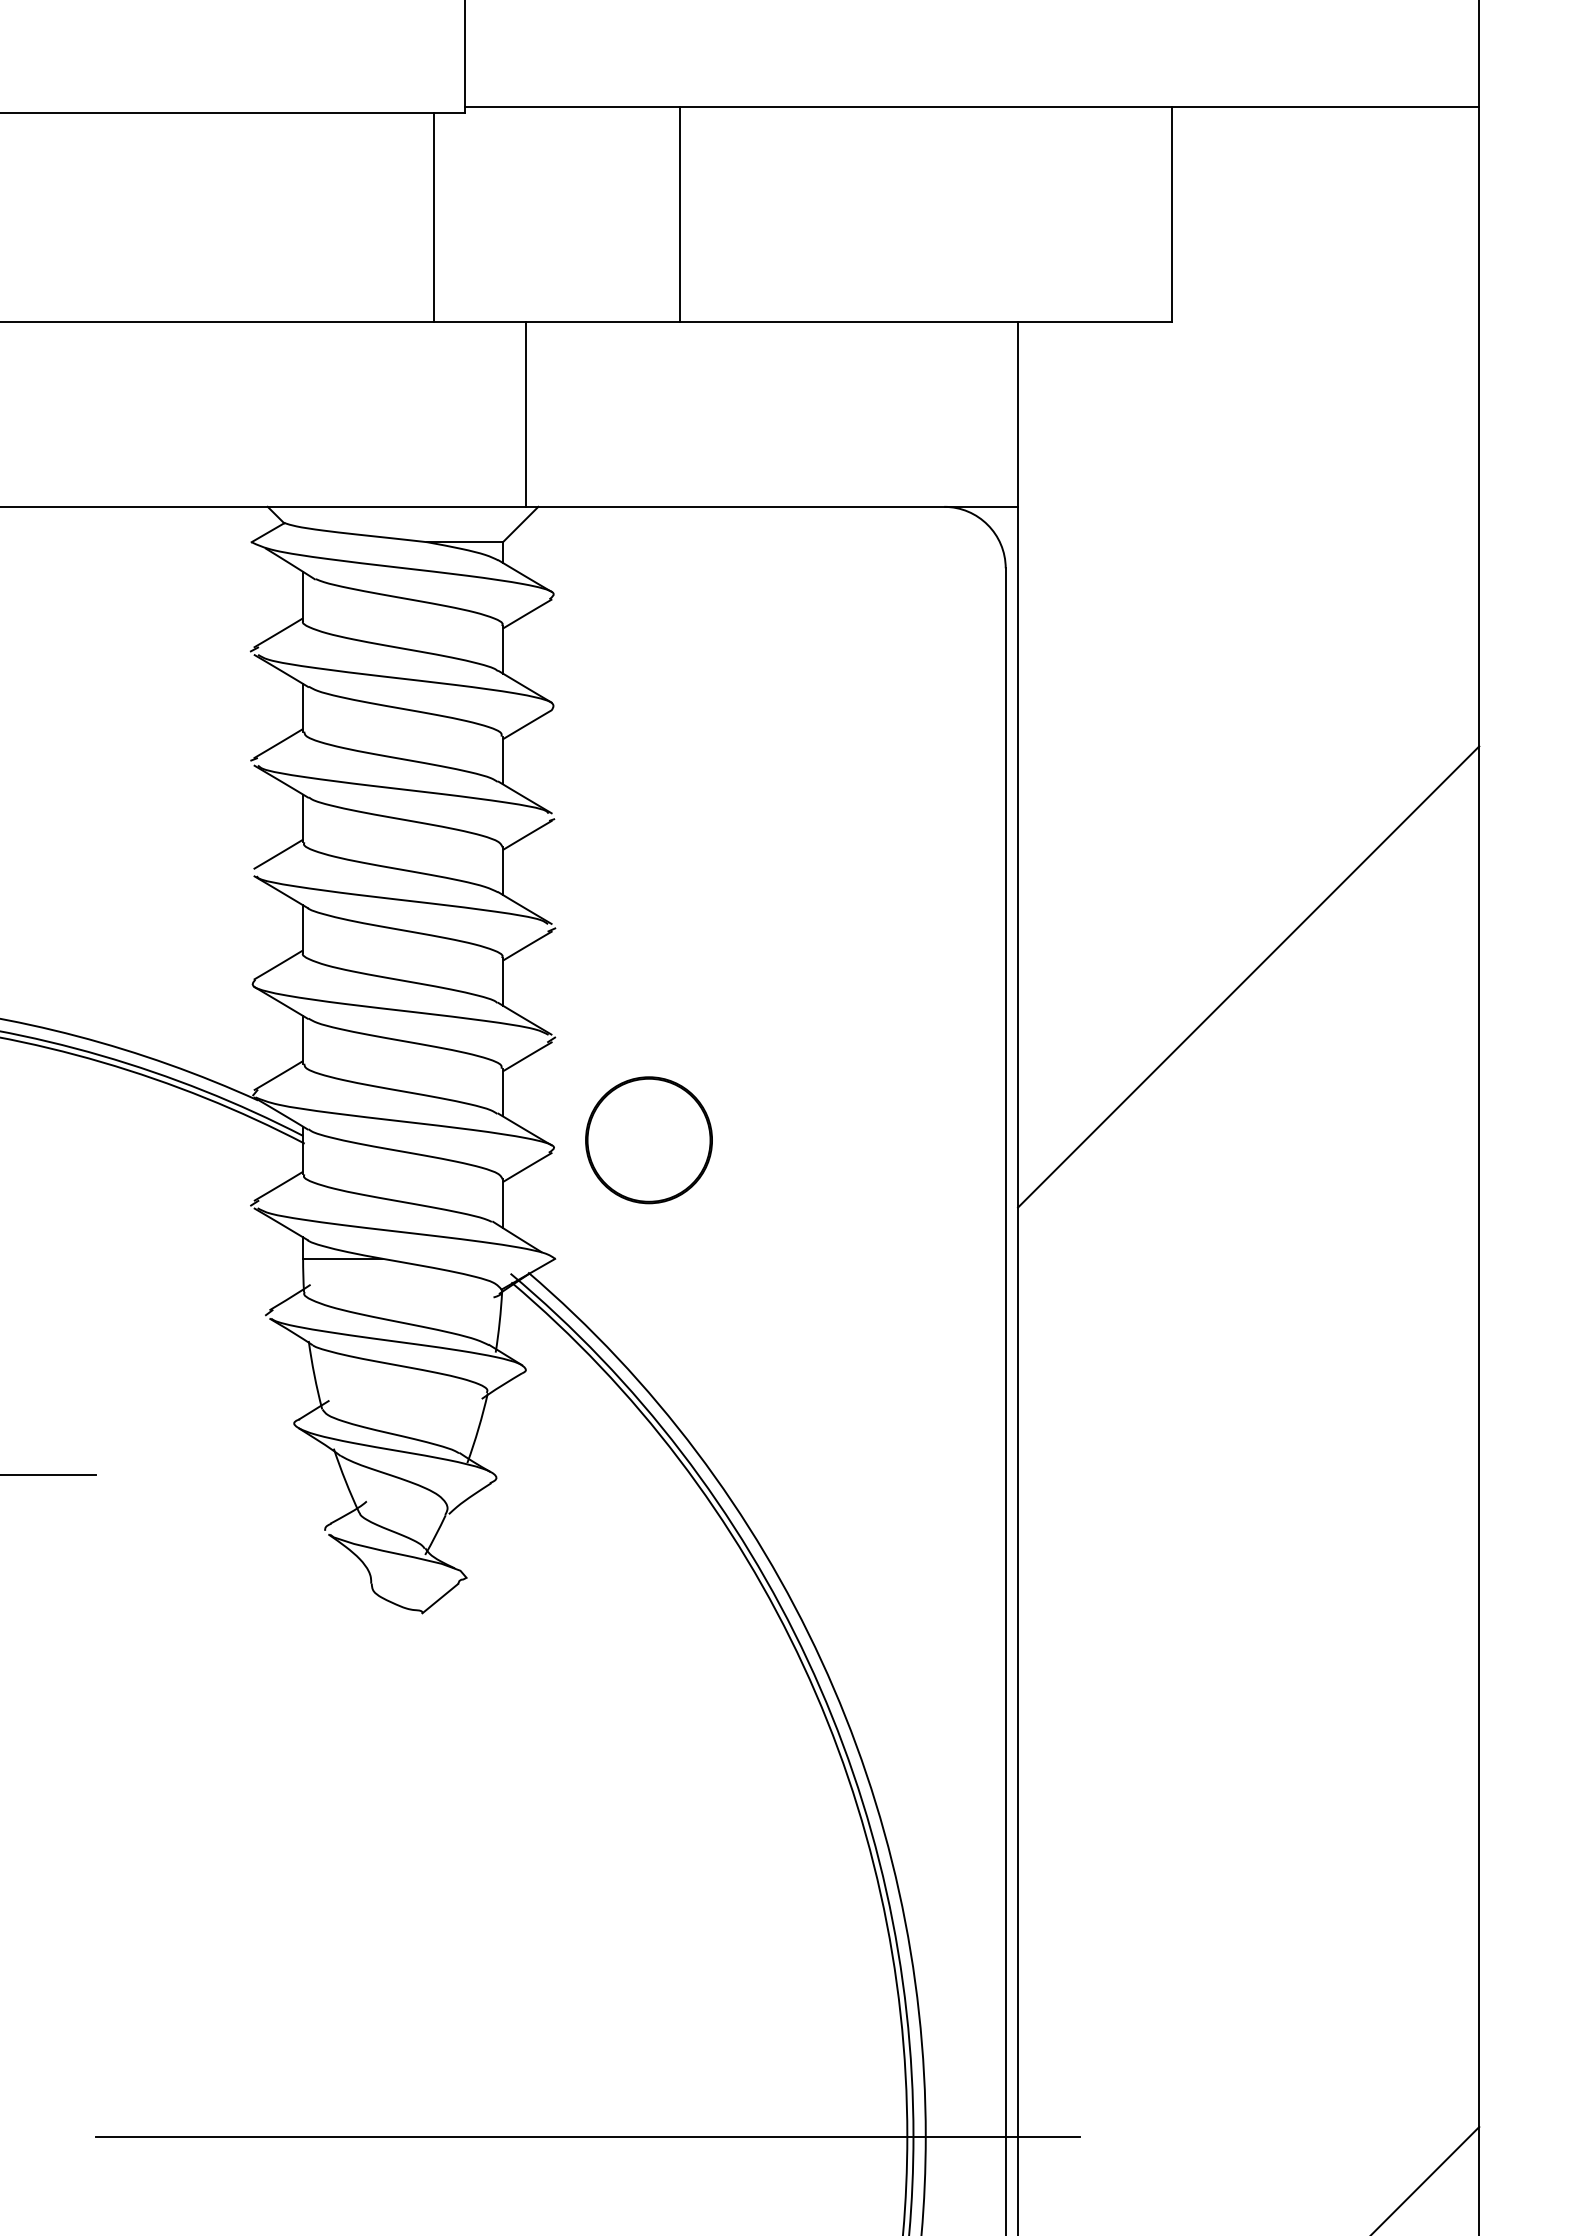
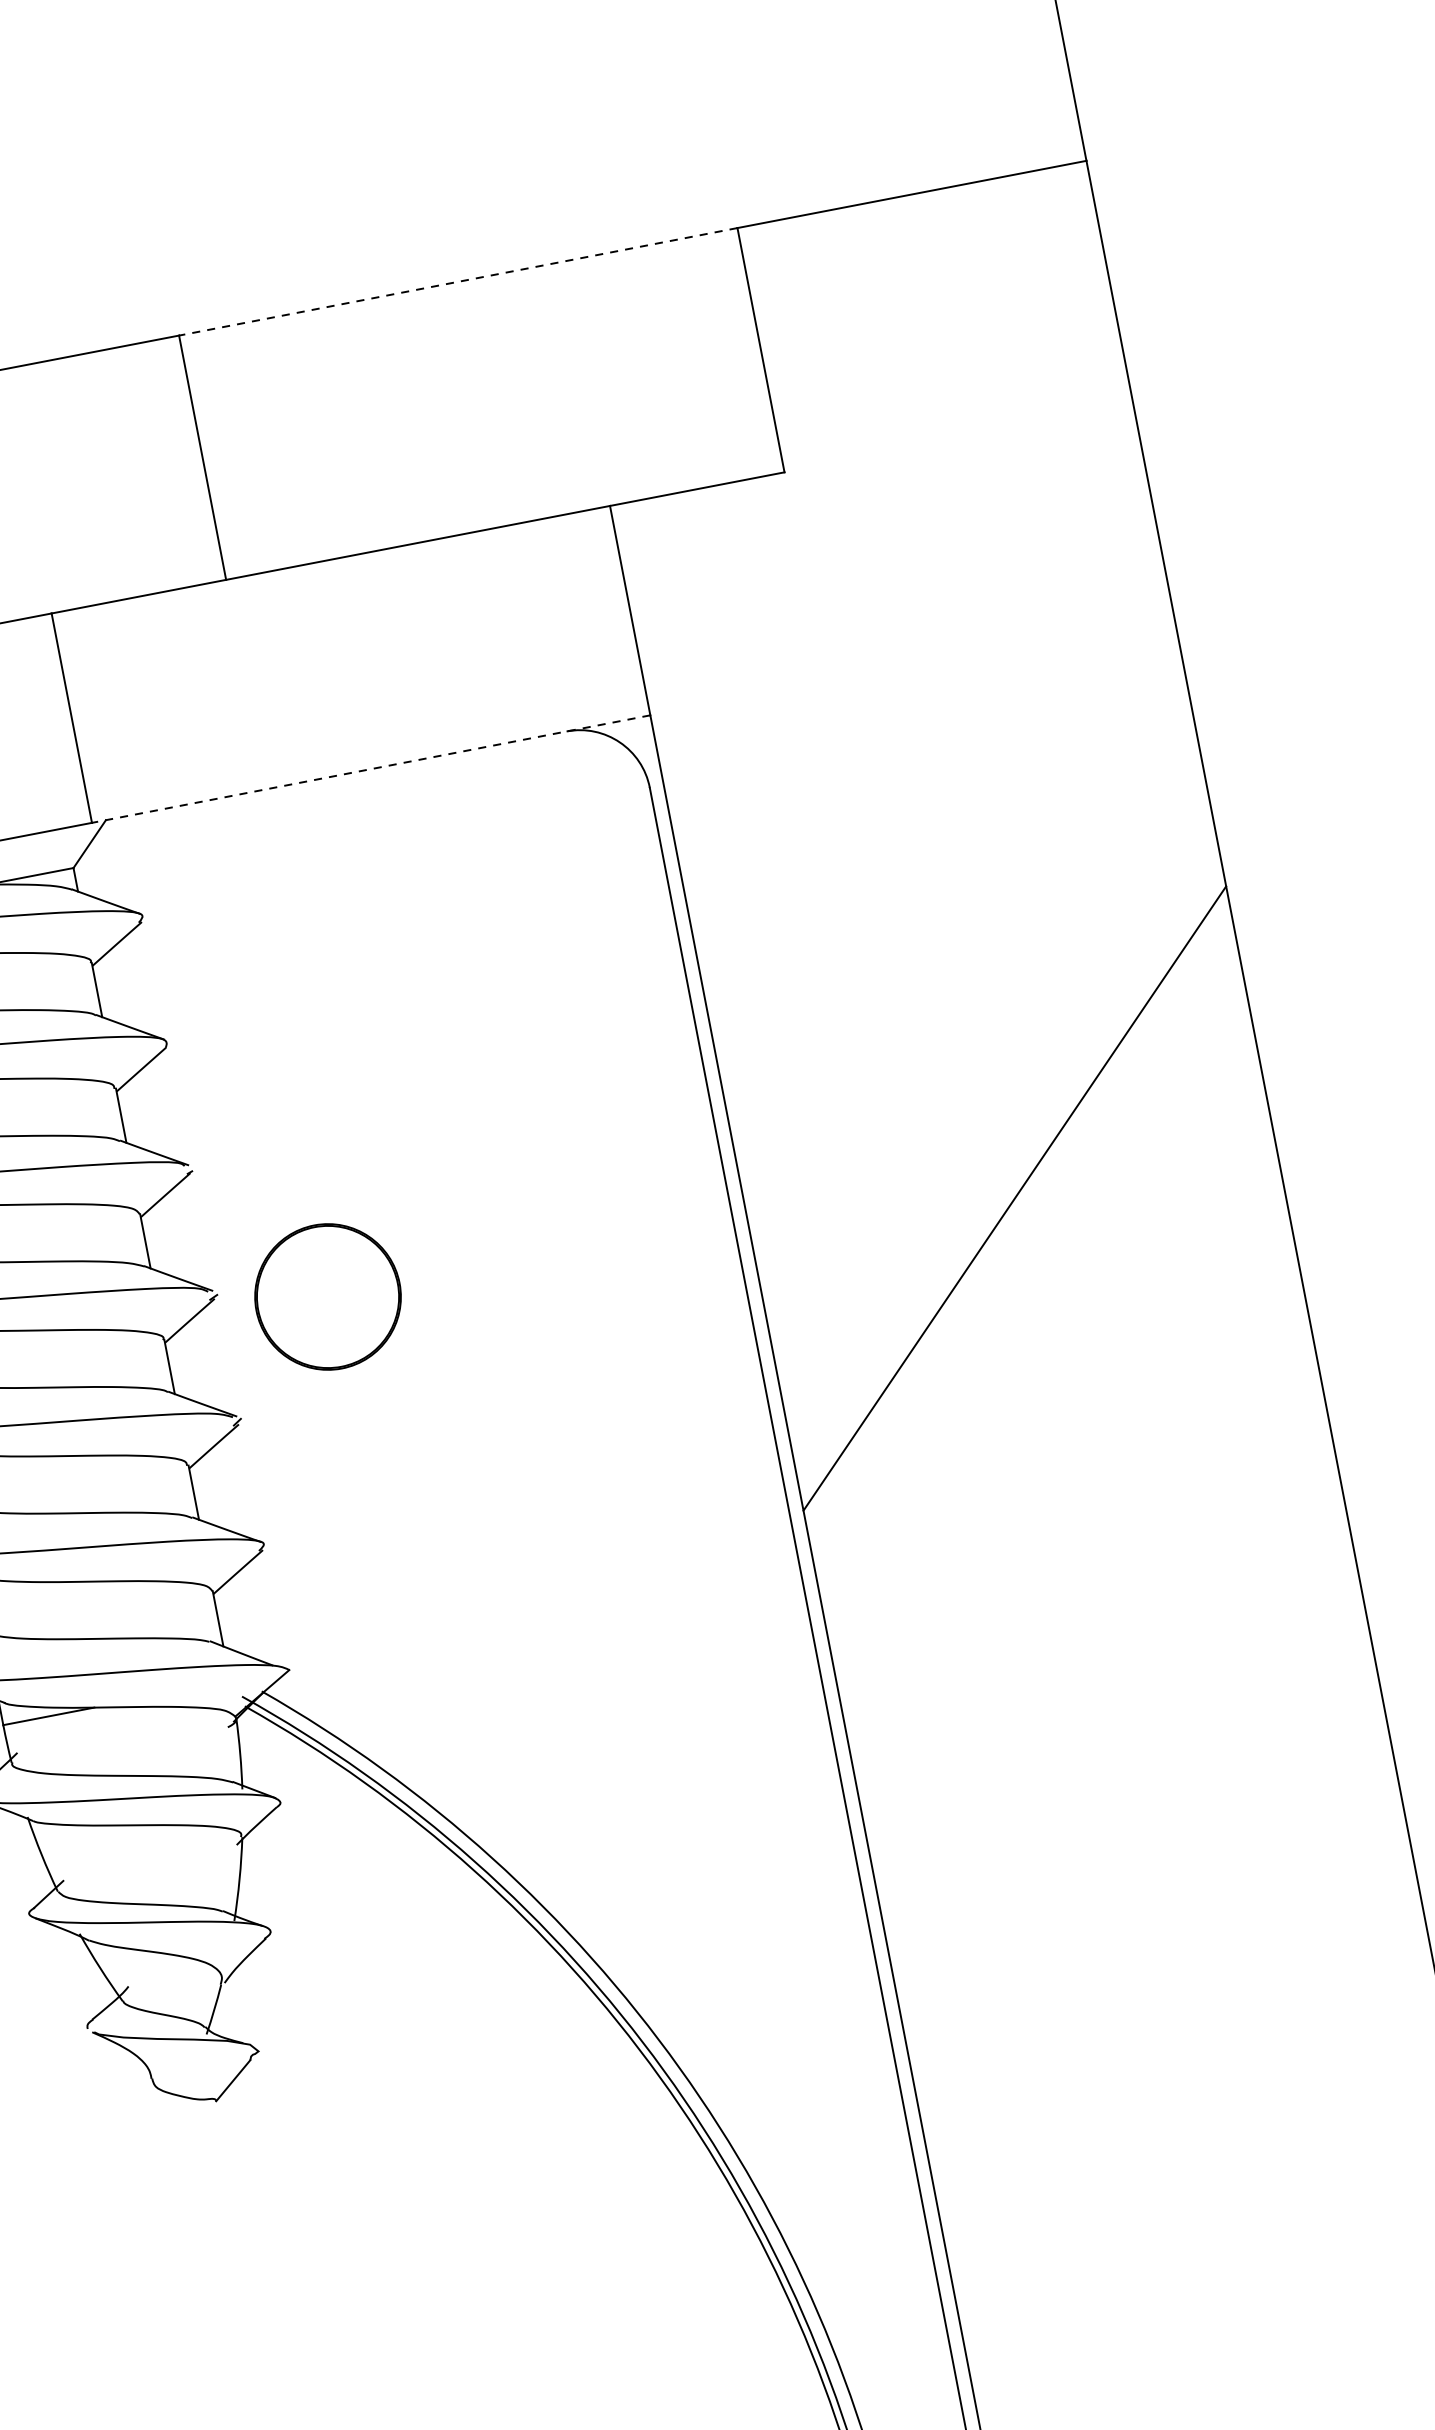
line: (925, 107) -> (458, 282), solid -> dashed
line: (772, 506) -> (371, 768), solid -> dashed
part: (648, 1140) -> (327, 1297), moved

